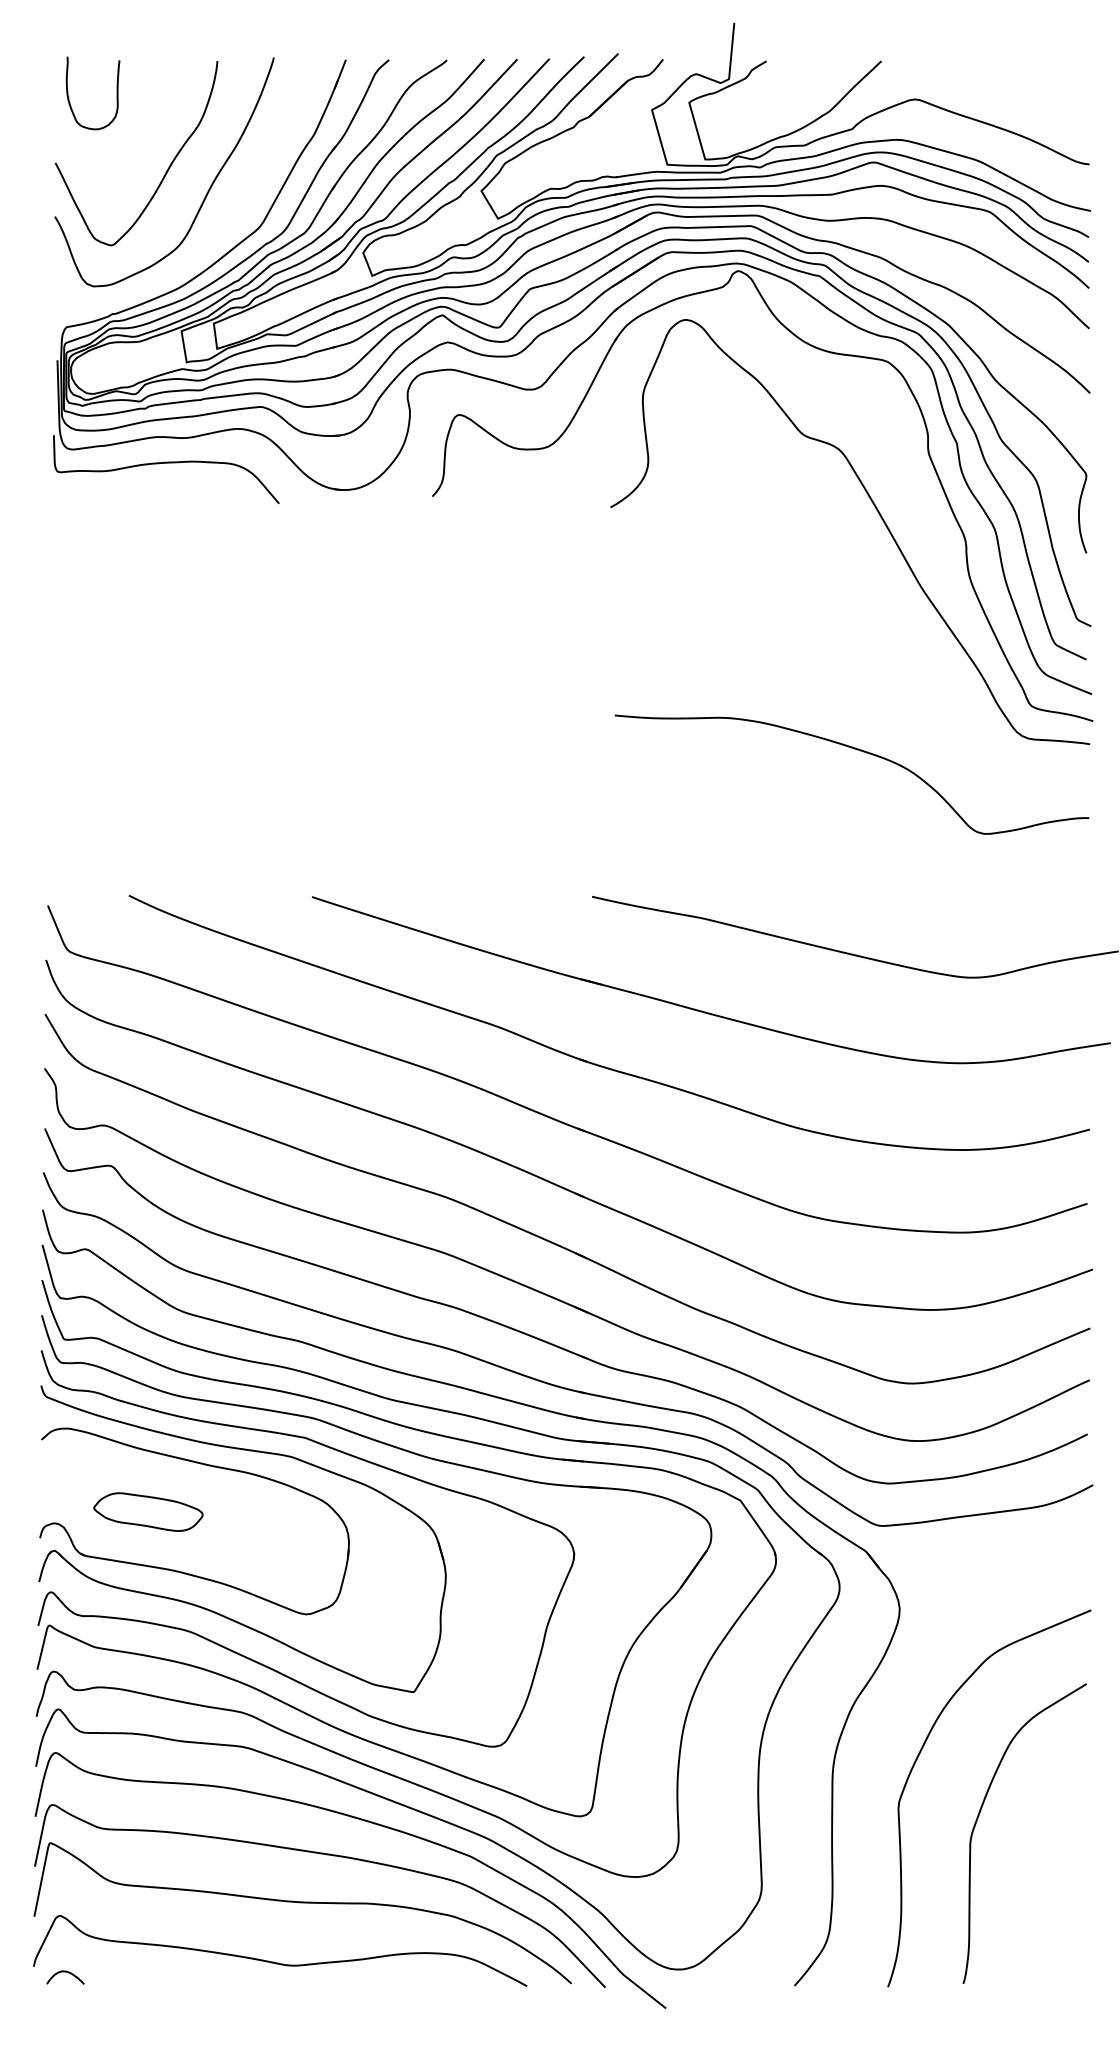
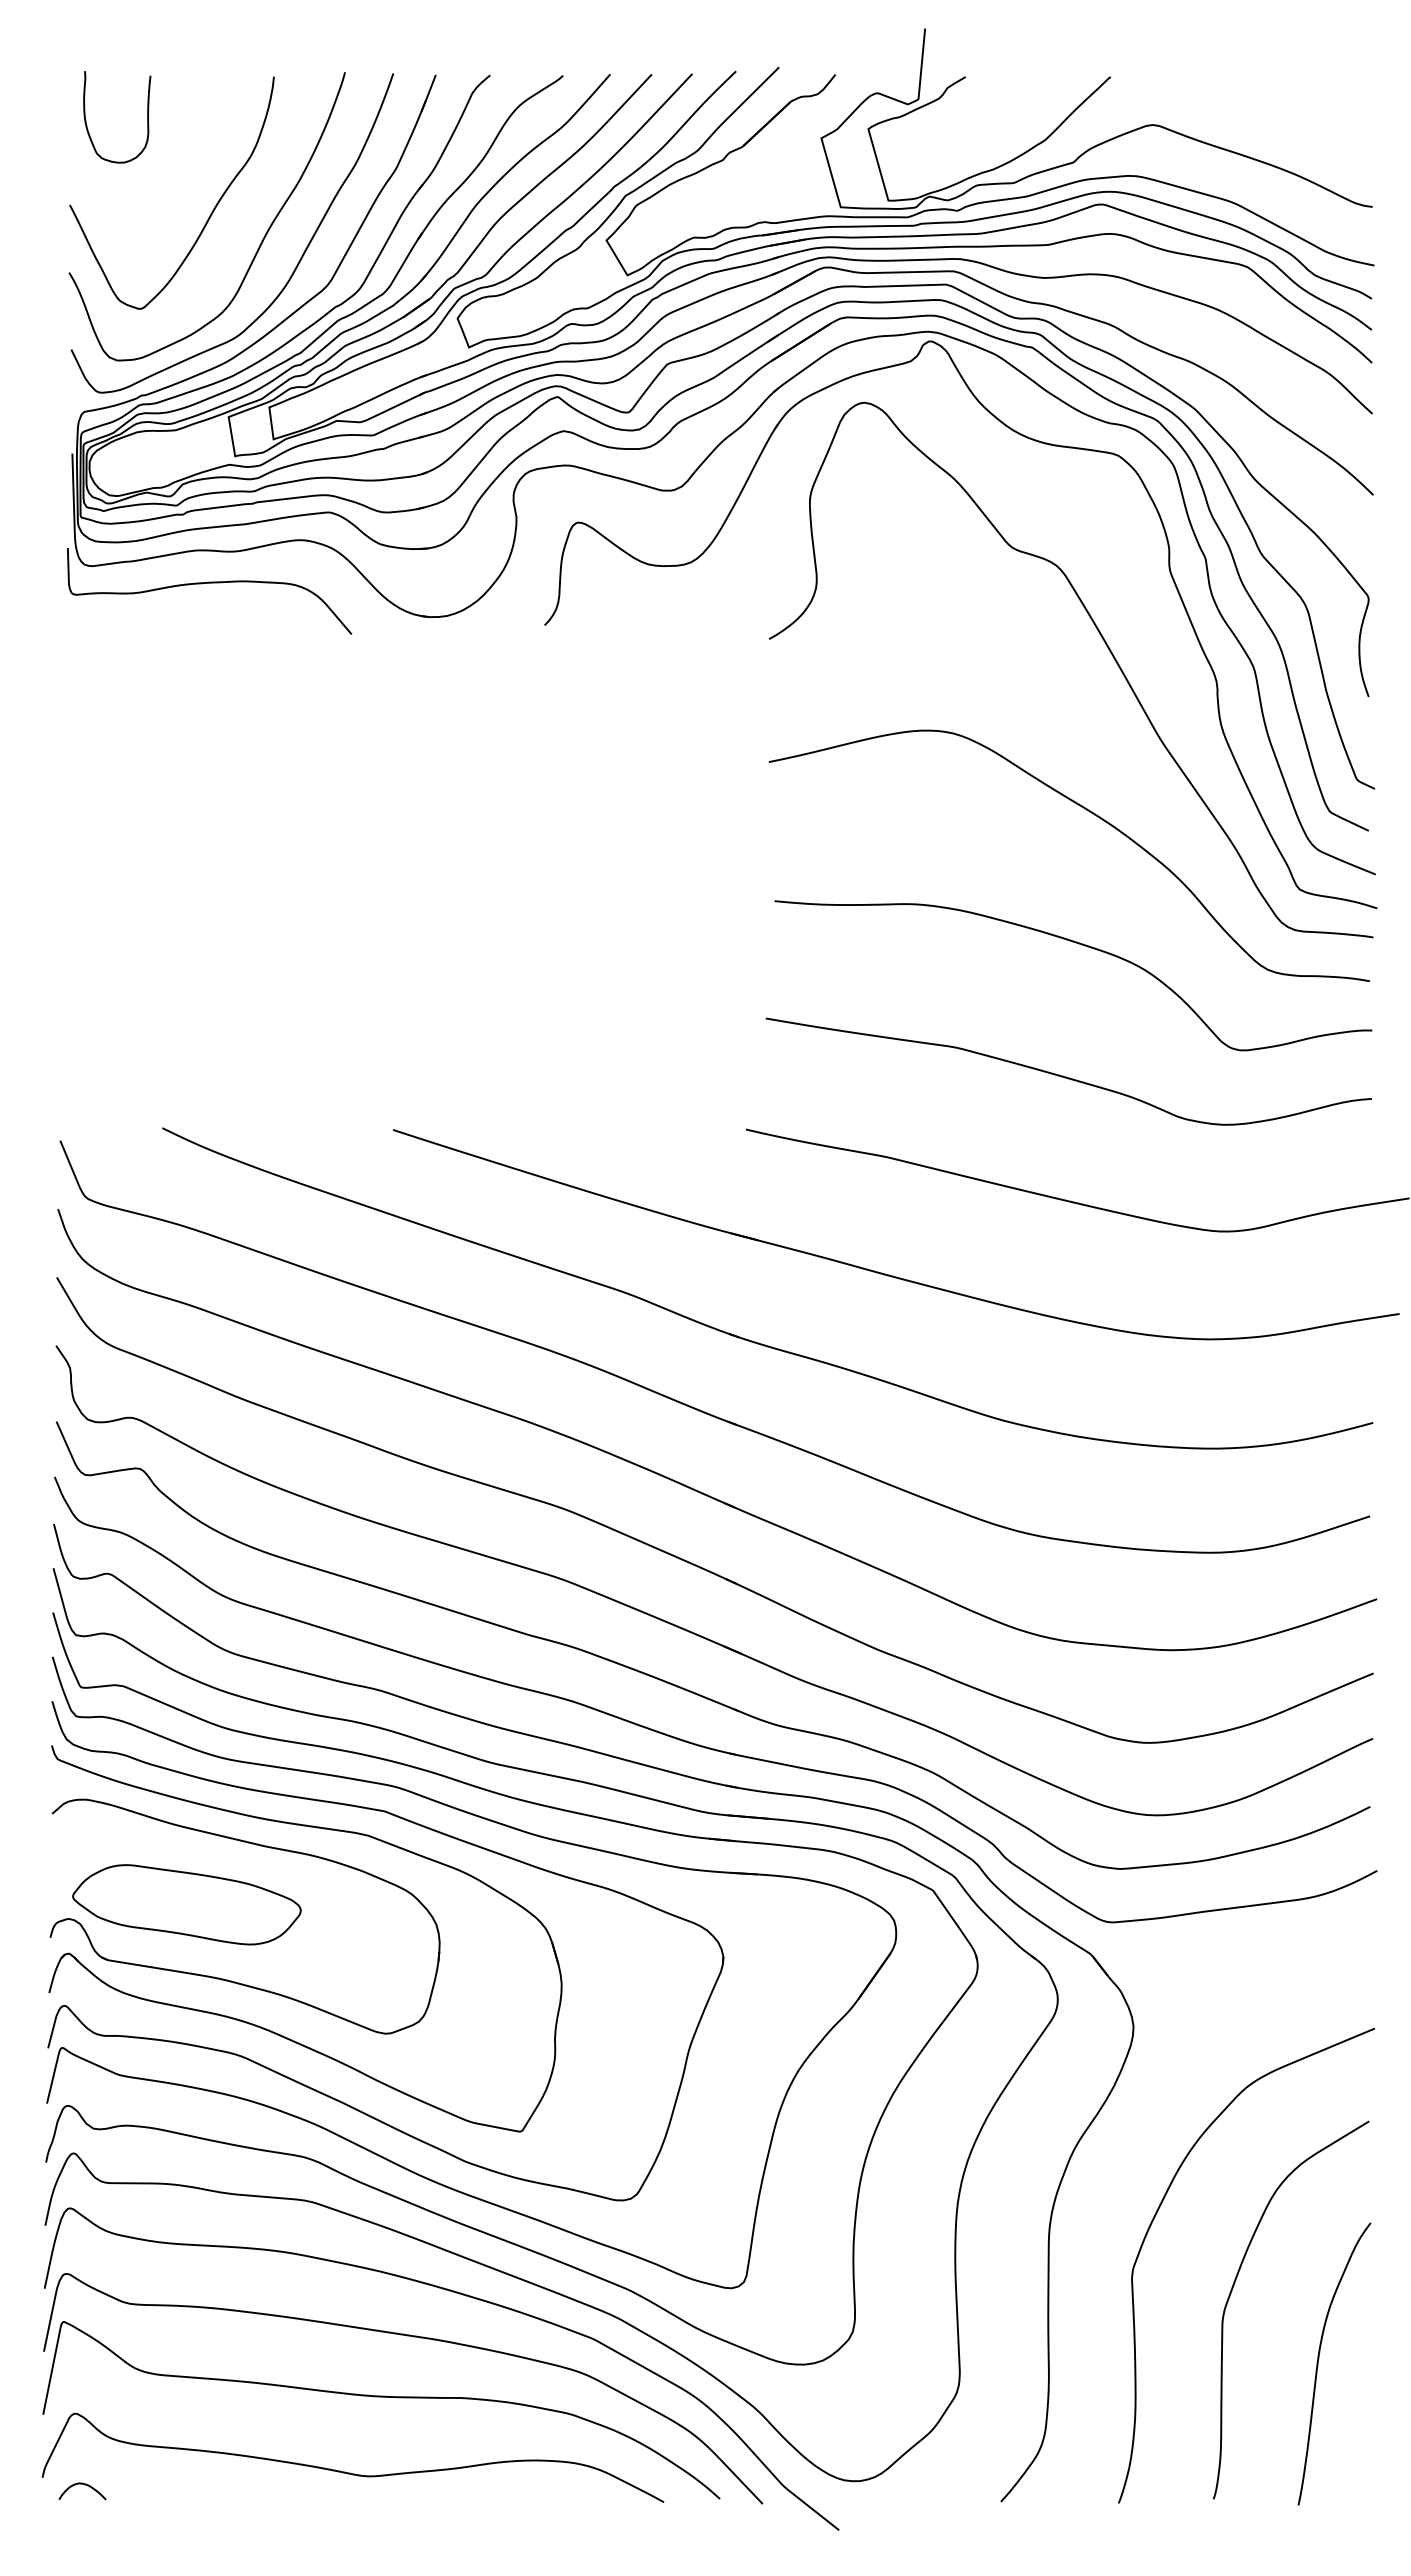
curve: (233, 213) -> (294, 268), added
curve: (867, 646) -> (1092, 814), added
curve: (846, 854) -> (1066, 1076), added
part: (148, 1511) -> (186, 1904), size x1.67
curve: (1047, 1872) -> (1319, 2359), added

